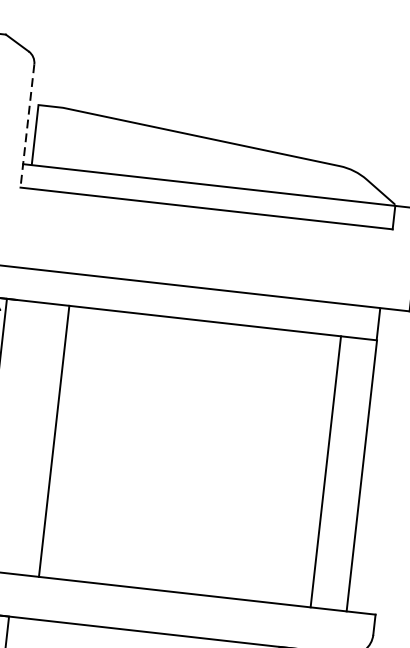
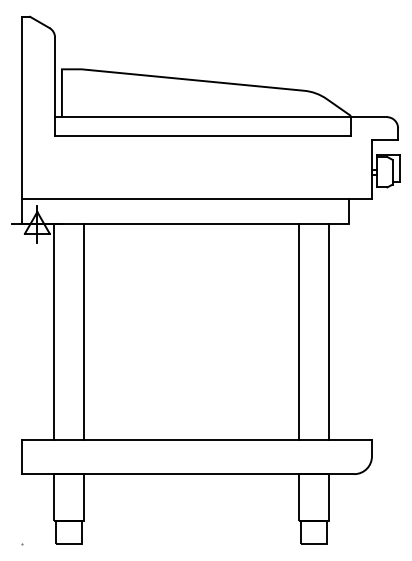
line: (27, 126) -> (55, 87), dashed -> solid
line: (53, 441) -> (83, 332), moved
line: (326, 471) -> (299, 332), moved
line: (361, 475) -> (328, 332), moved

